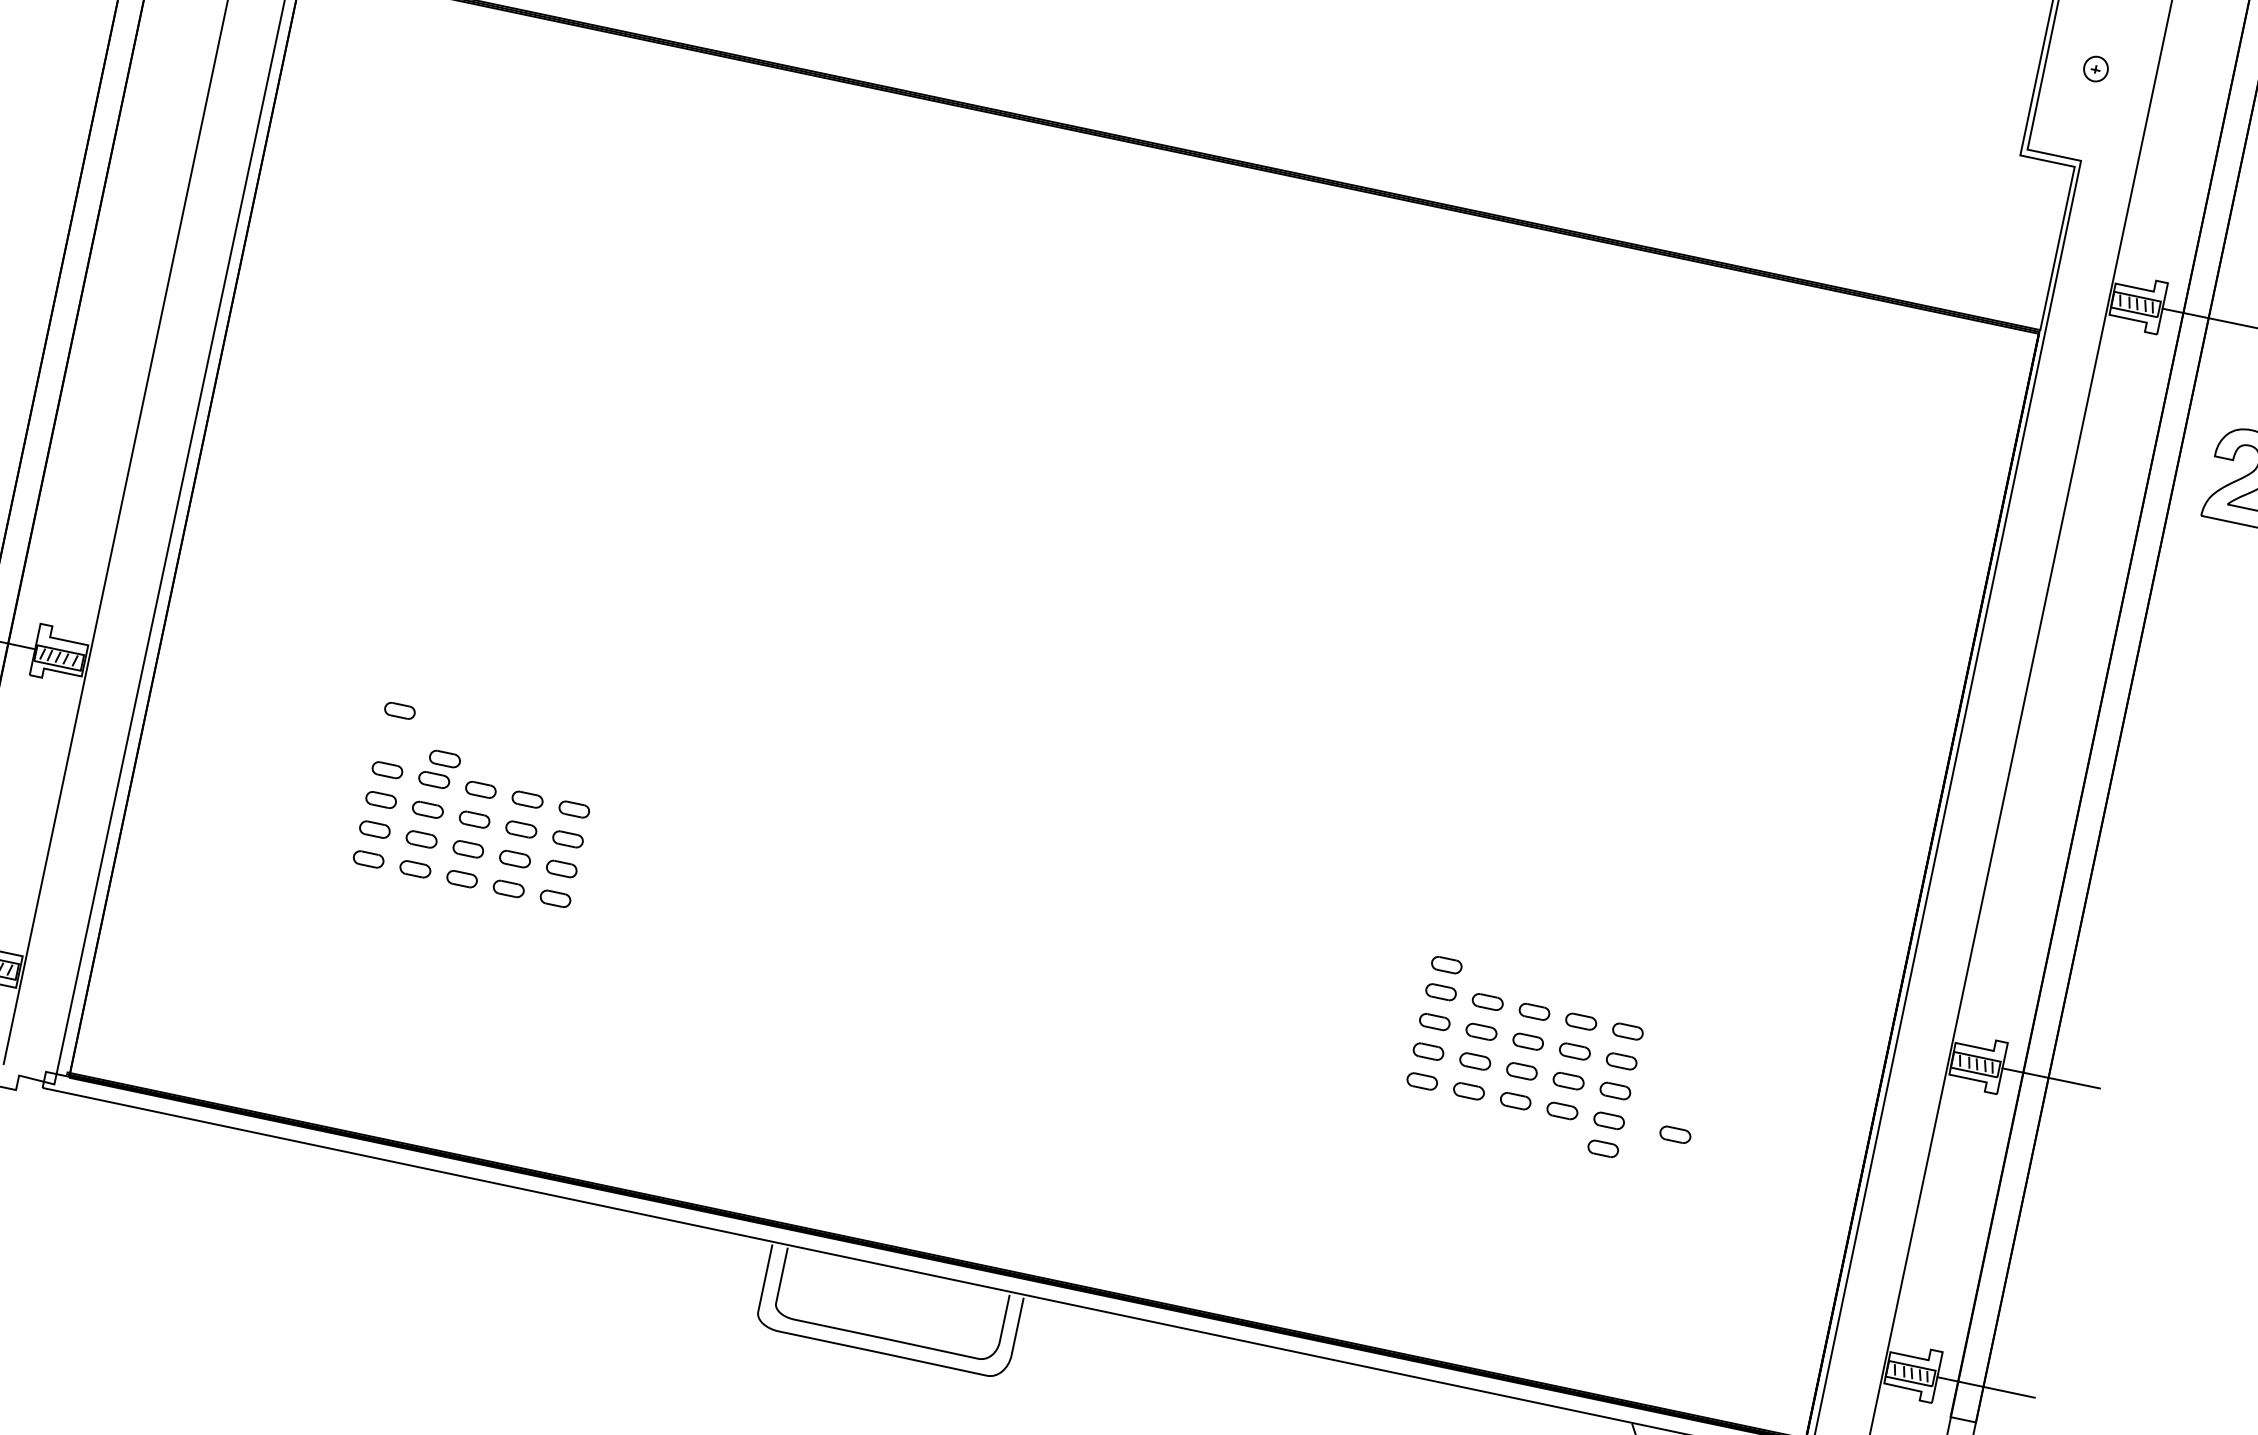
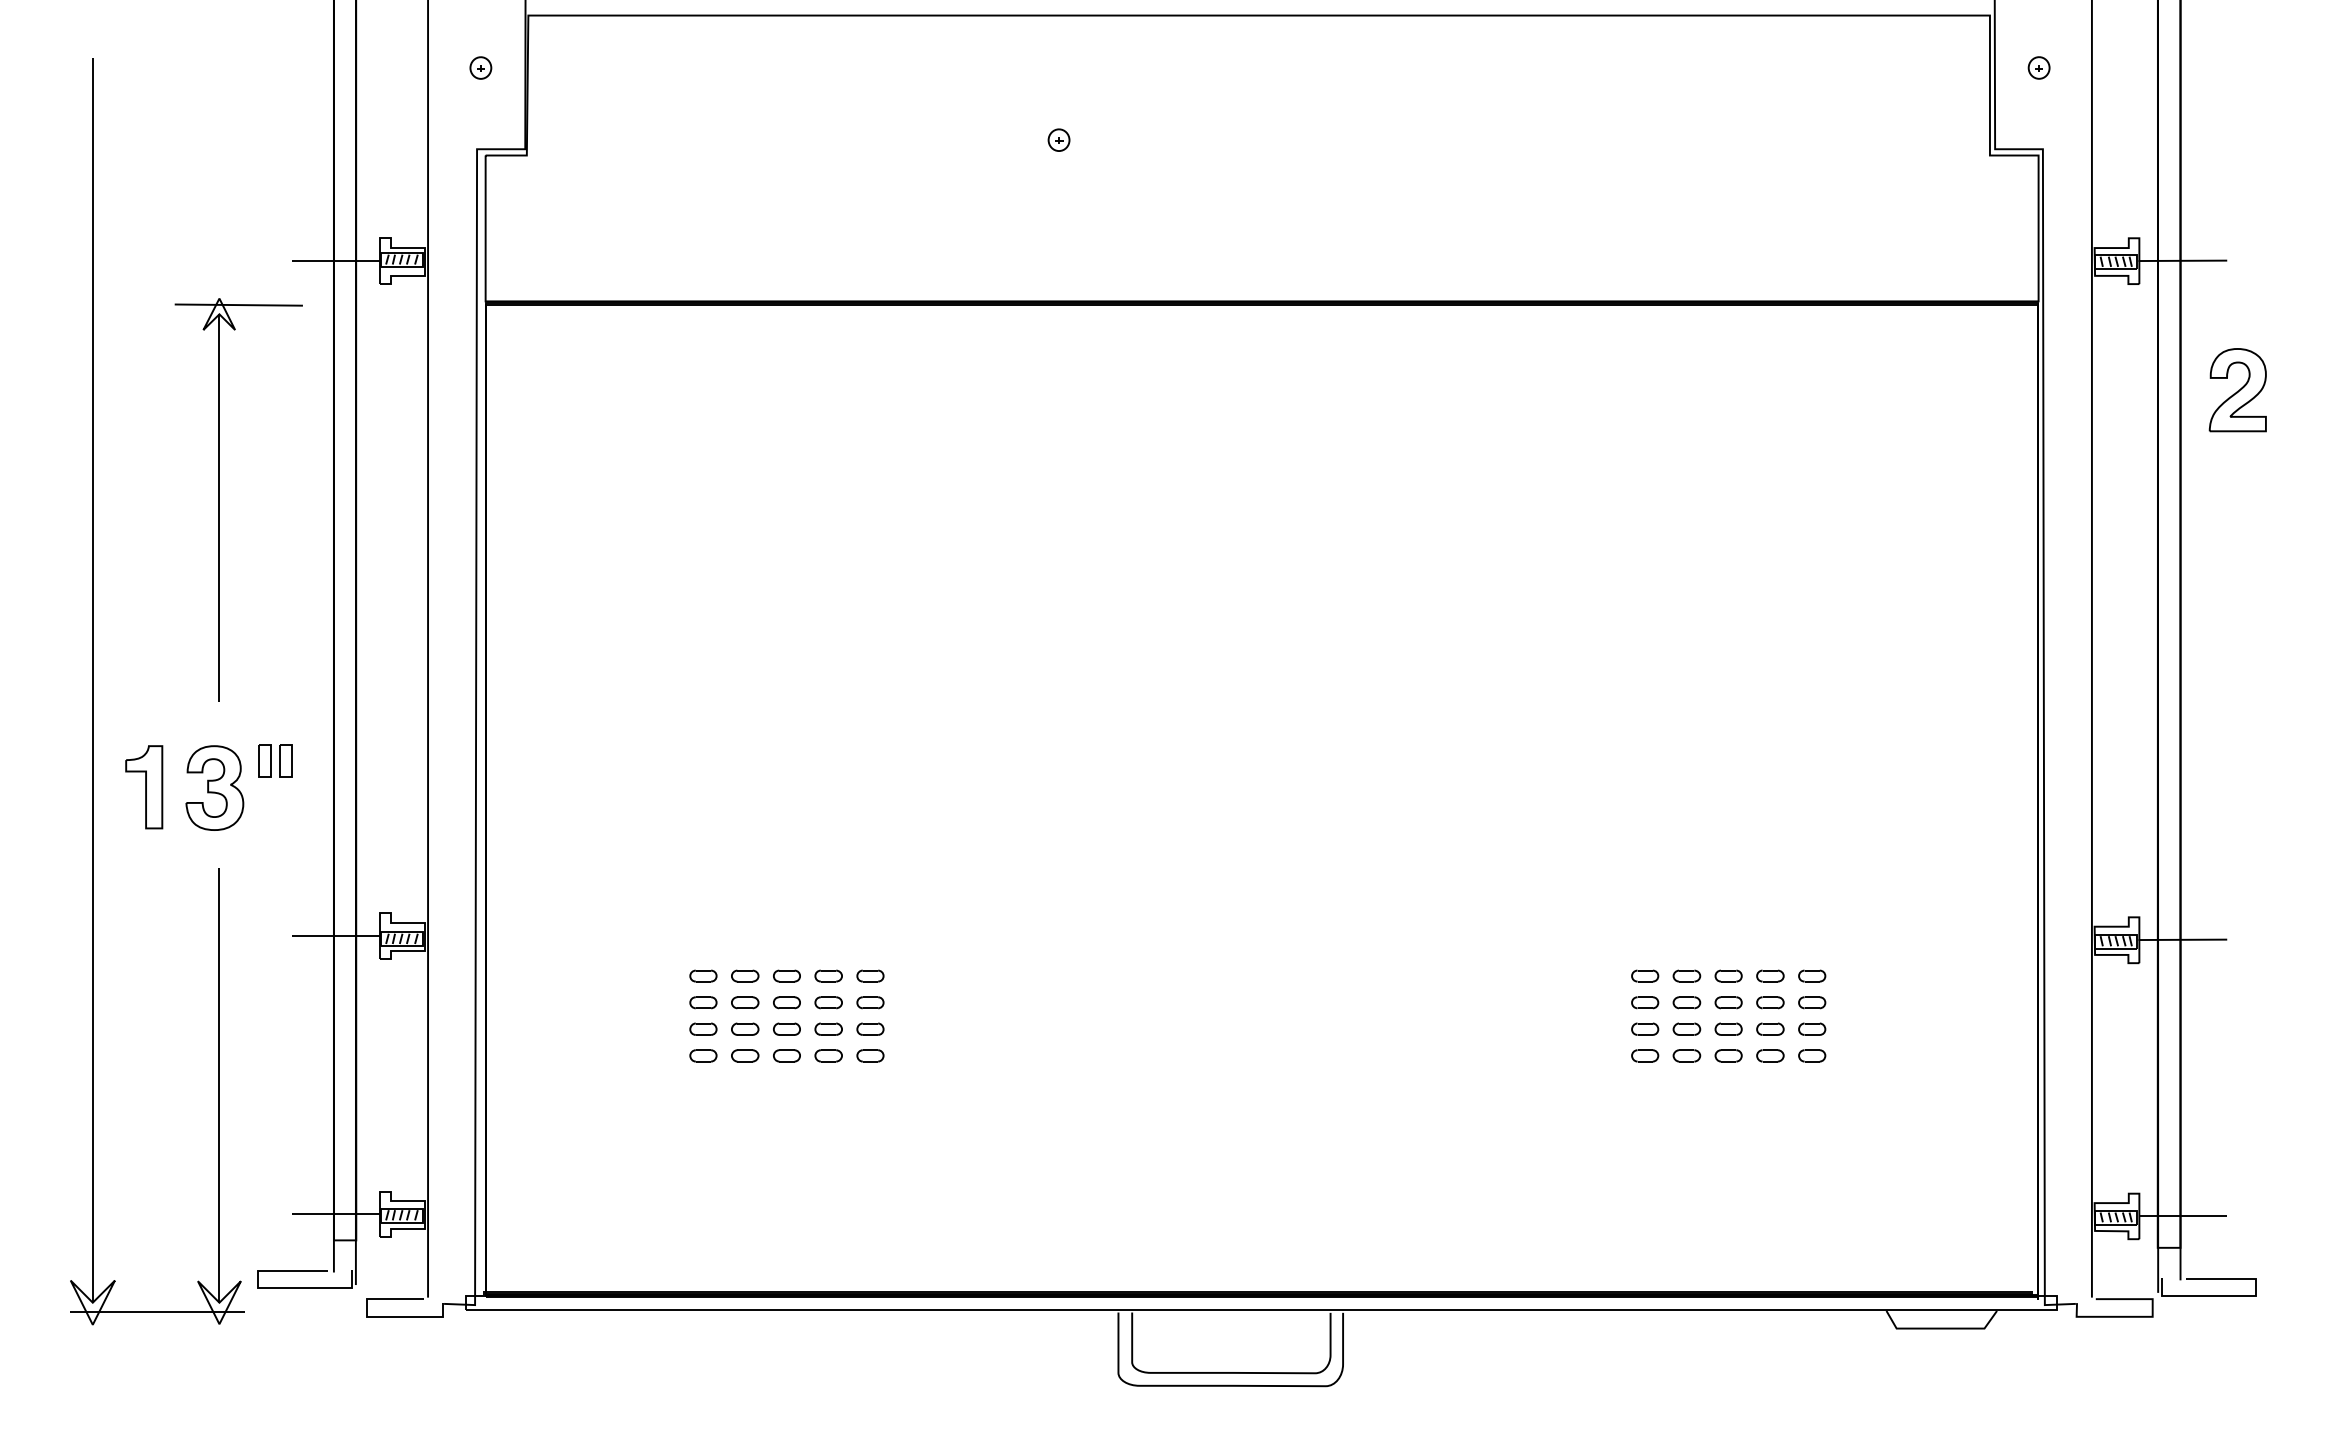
part: (400, 710) -> (703, 922), removed
part: (444, 758) -> (750, 955), removed
part: (1447, 964) -> (1645, 951), removed
part: (1675, 1134) -> (1871, 1055), removed
part: (1603, 1148) -> (1812, 1080), removed

